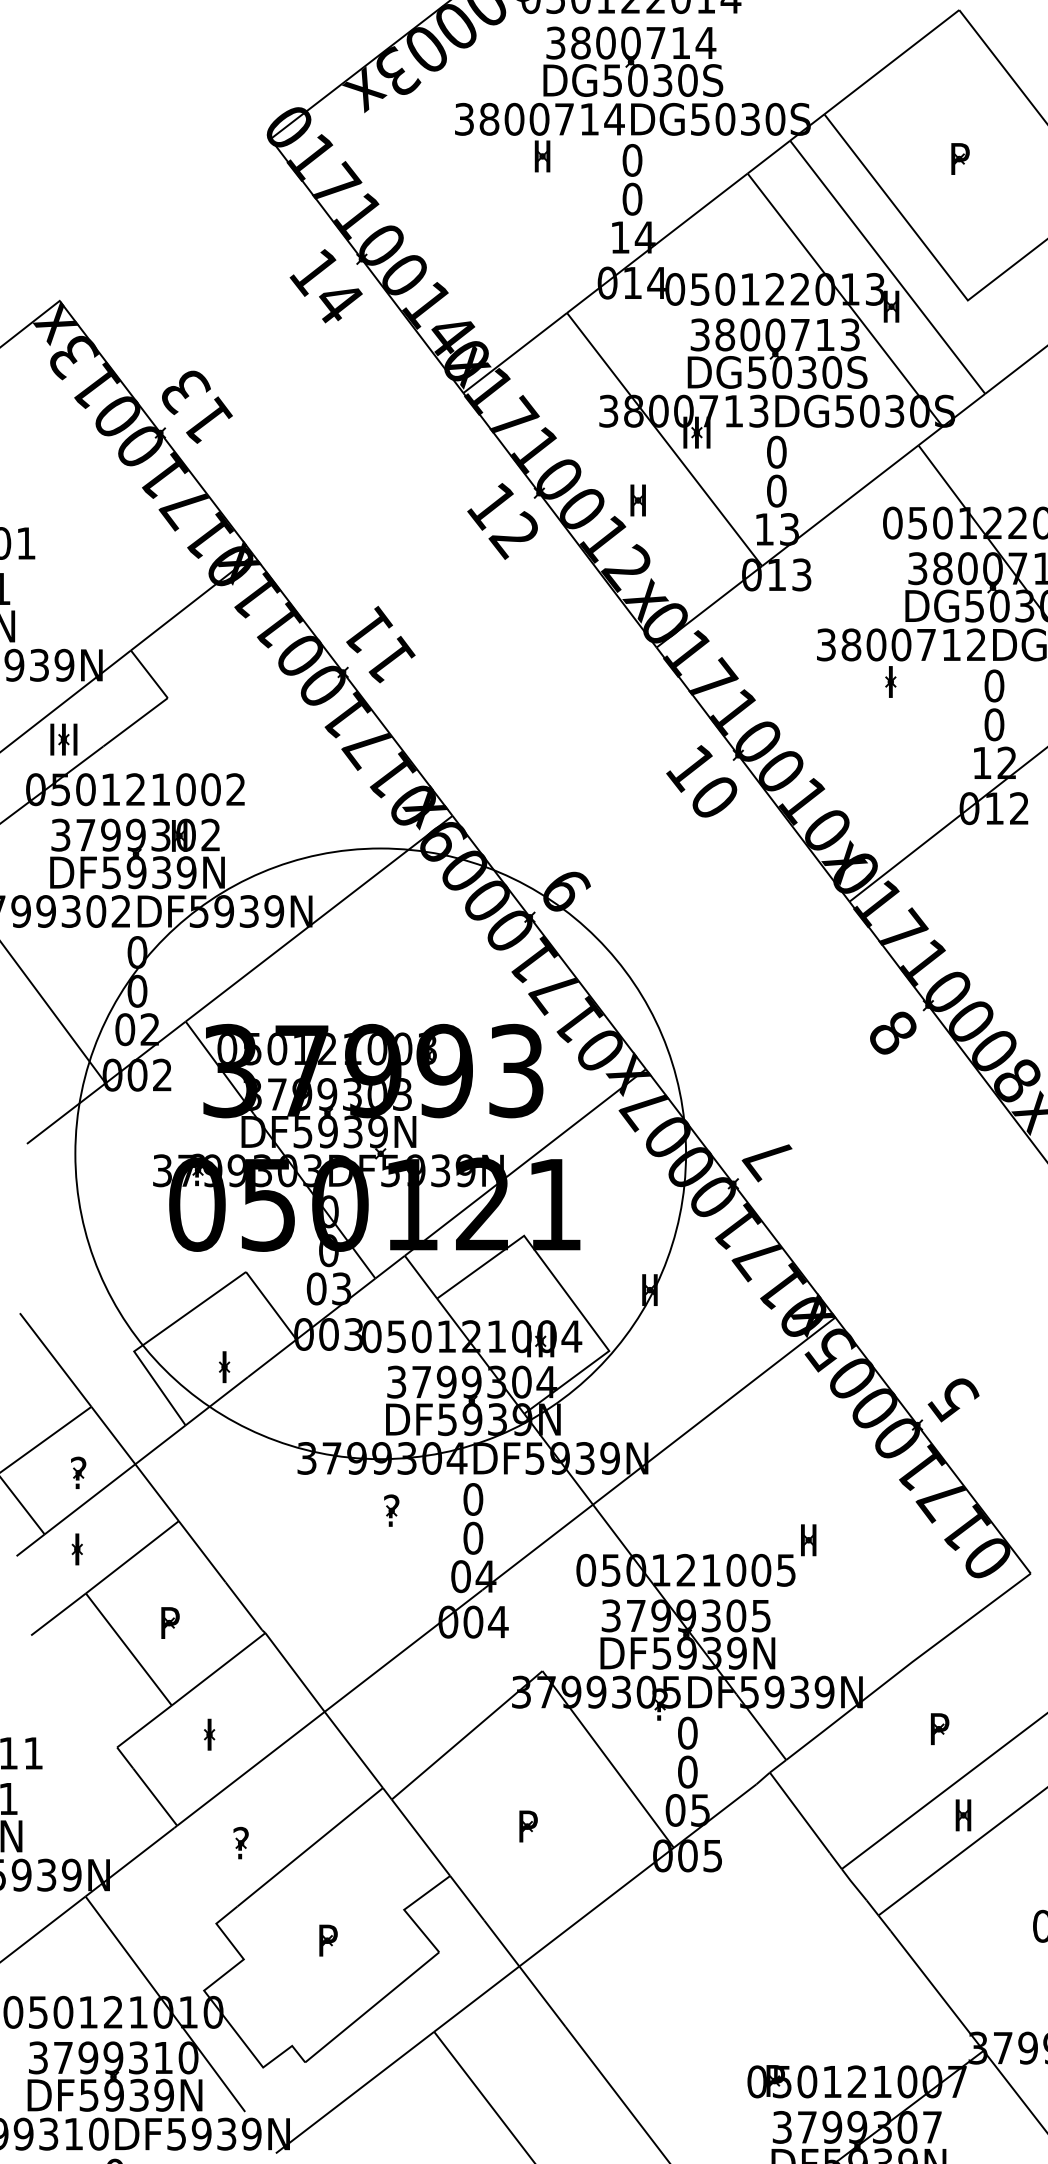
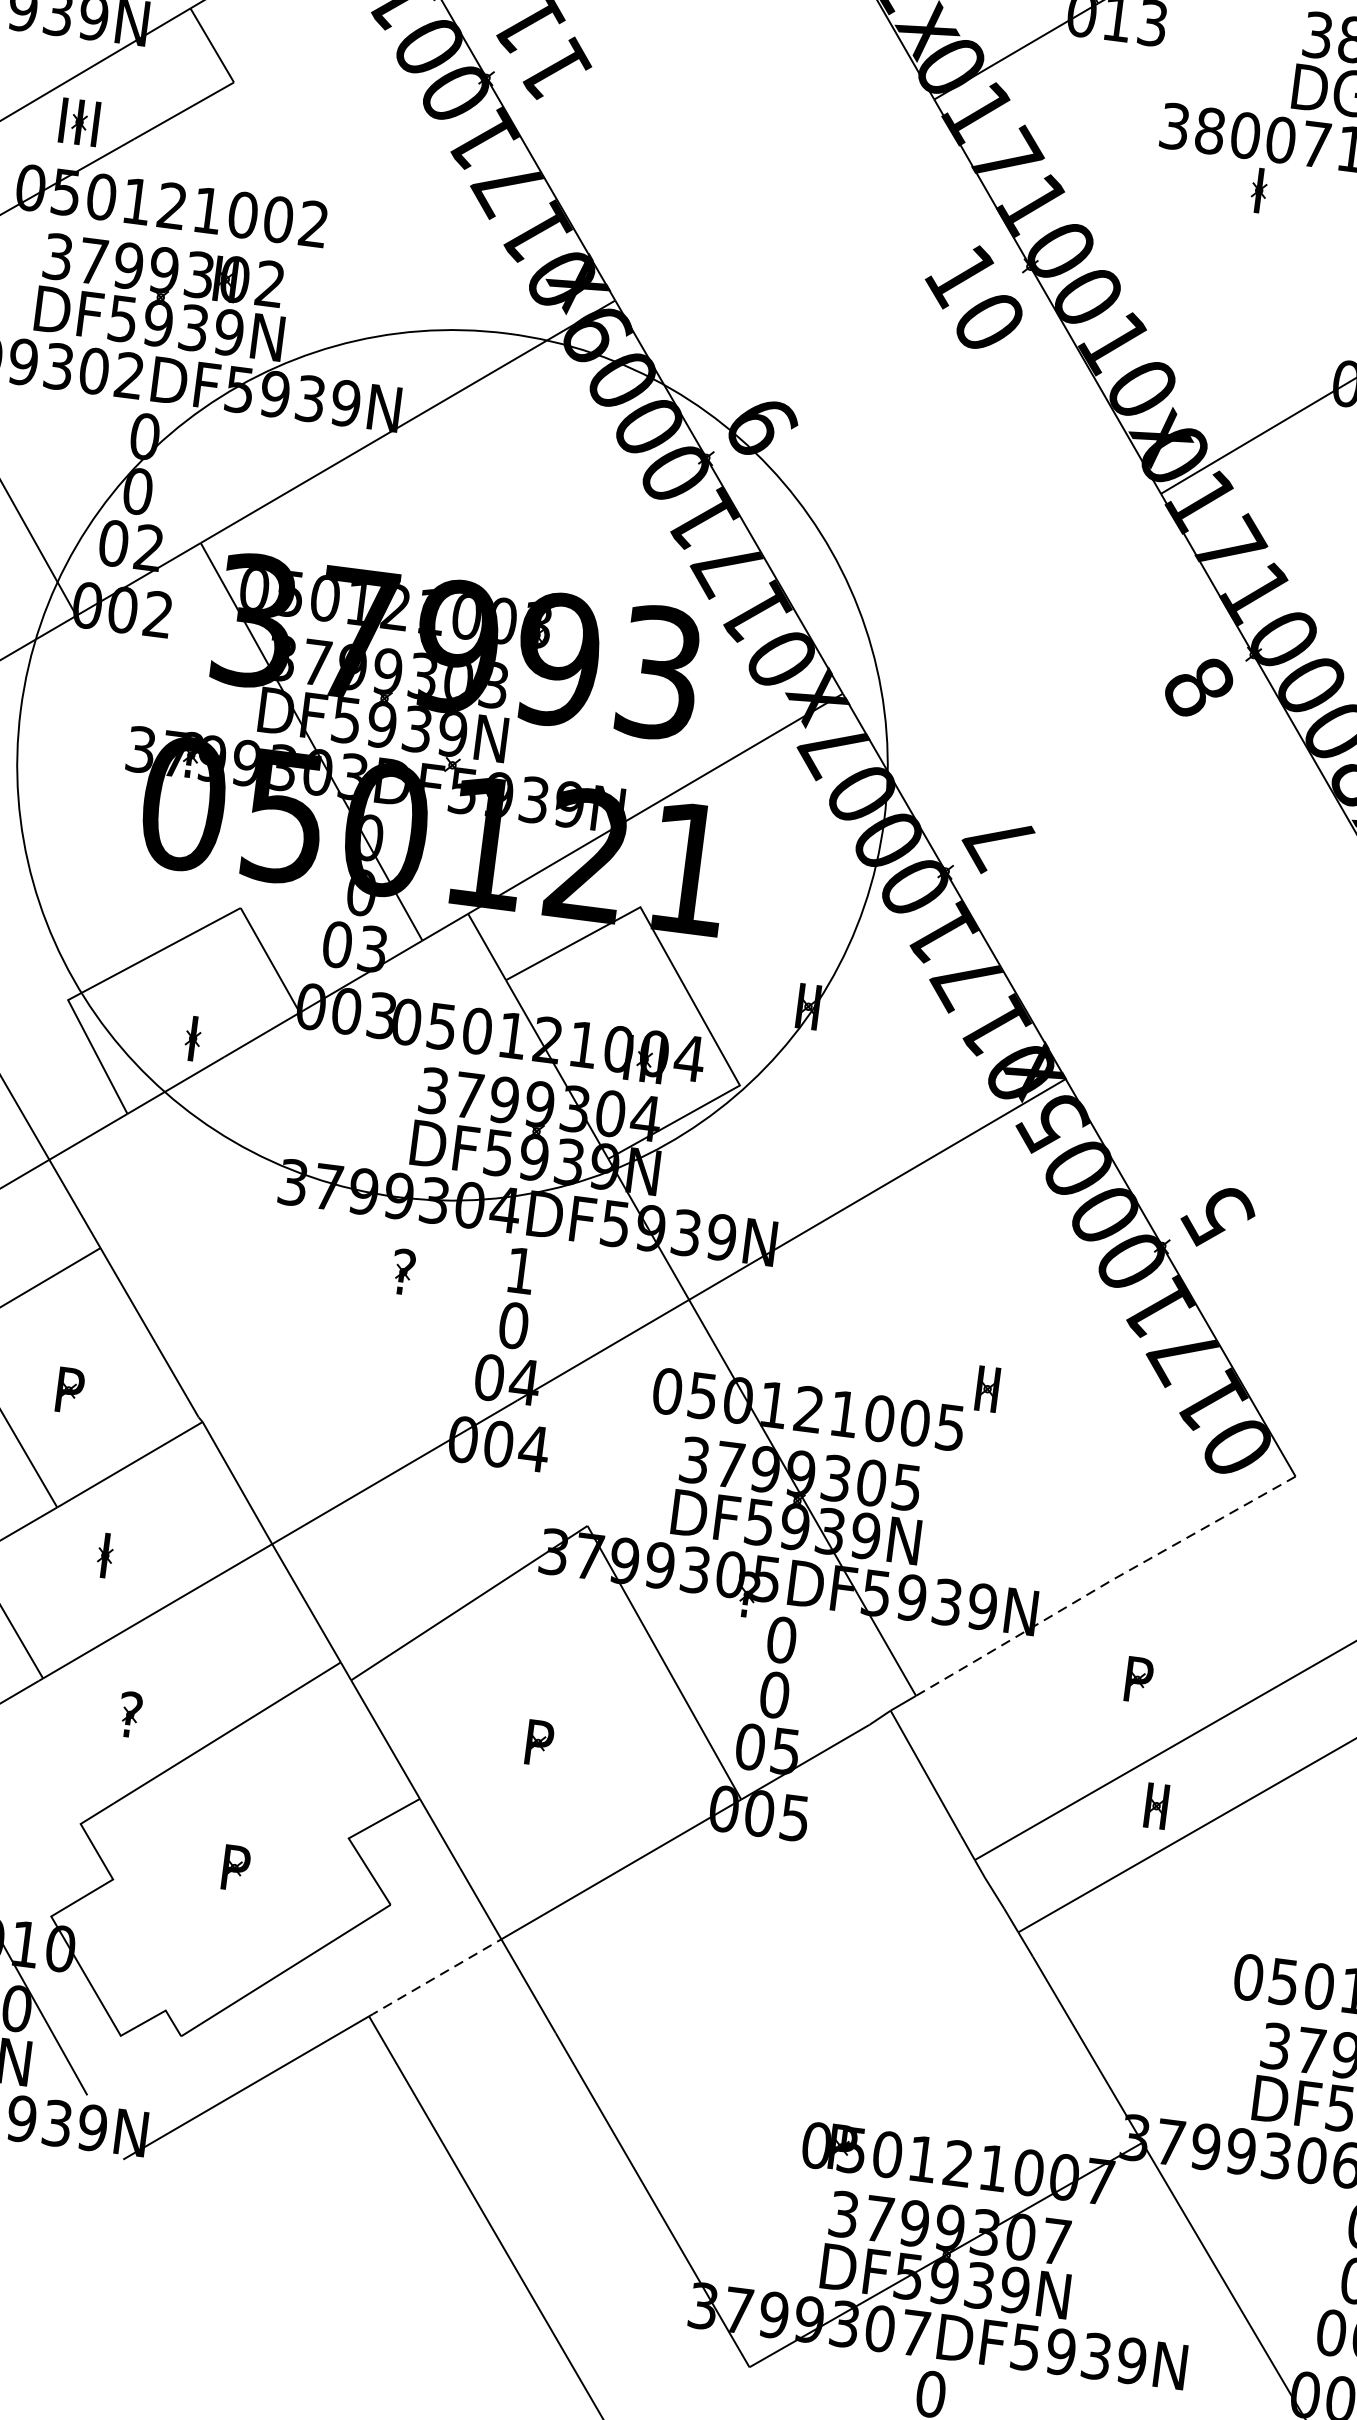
text: (473, 1499) -> (521, 1270), 0 -> 1
line: (906, 1666) -> (1103, 1585), solid -> dashed
line: (476, 1999) -> (434, 1978), solid -> dashed

